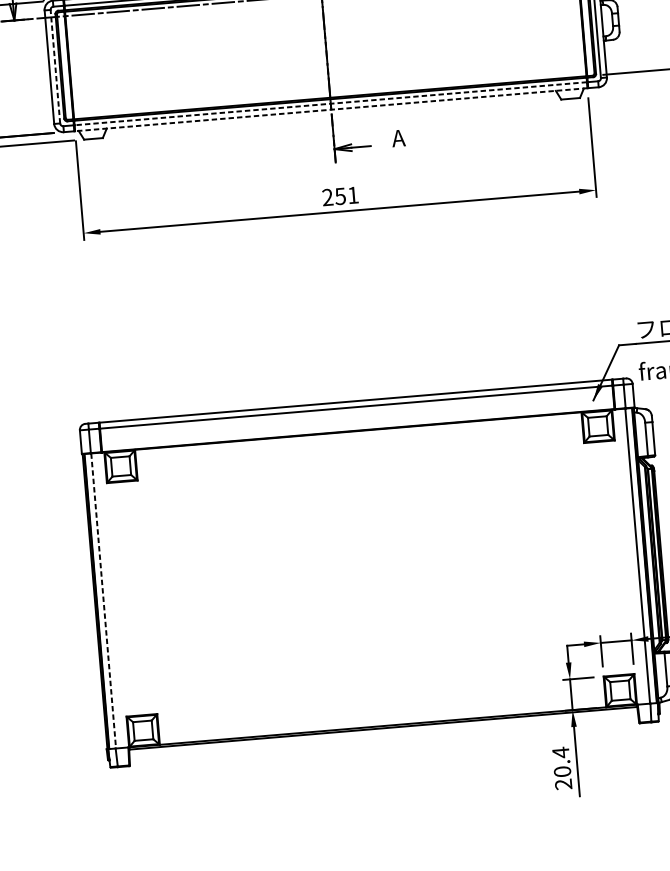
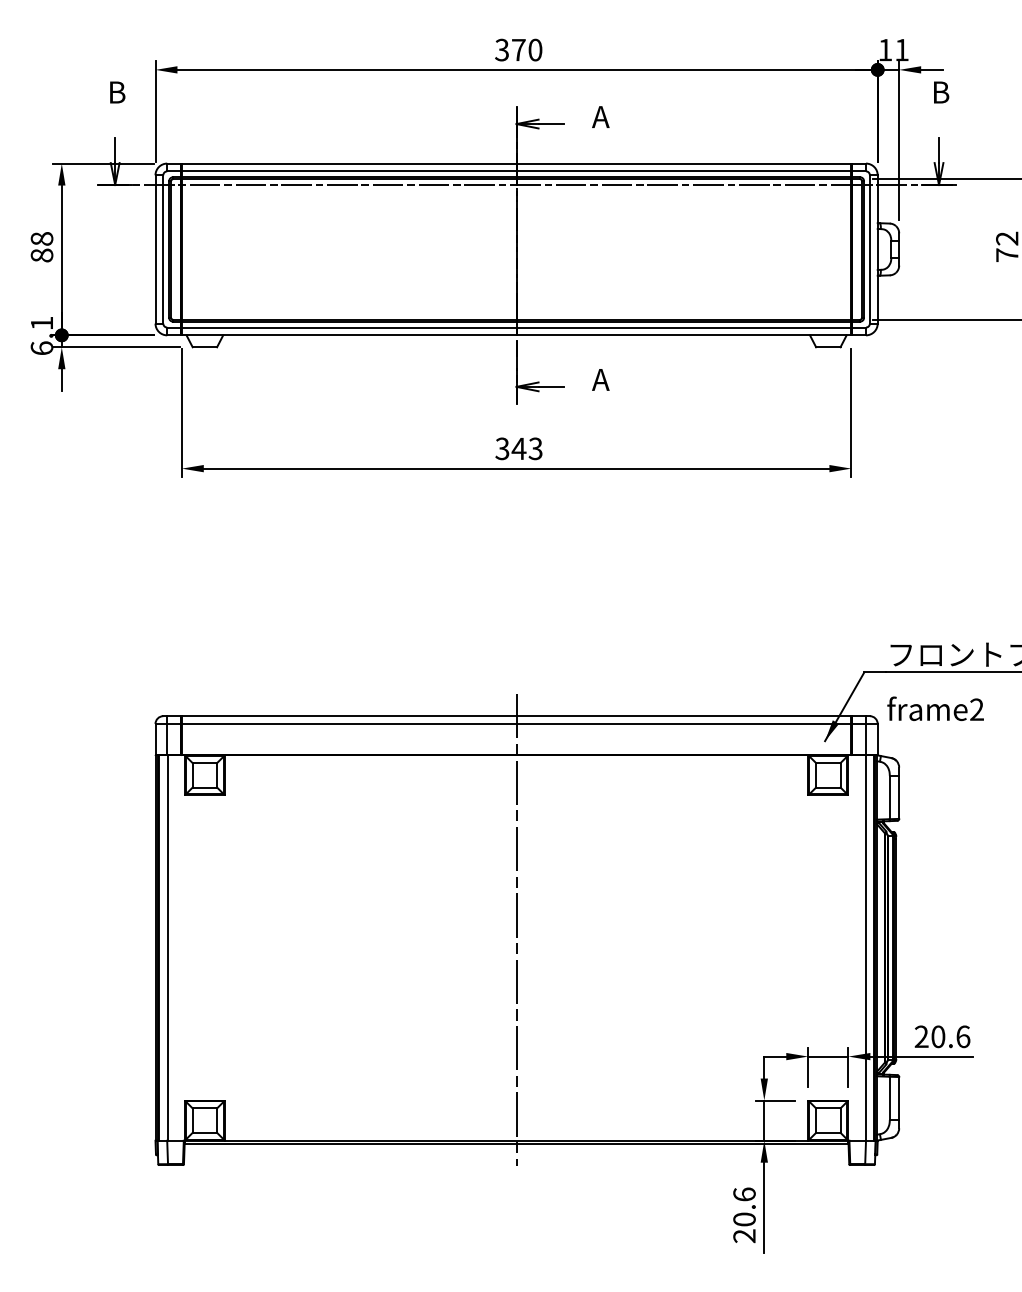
line: (55, 65) -> (163, 248), dashed -> solid
line: (330, 103) -> (516, 327), dashed -> solid
line: (331, 109) -> (516, 335), dashed -> solid
text: (340, 196) -> (518, 448), 251 -> 343
line: (369, 564) -> (516, 929), added
line: (103, 600) -> (167, 947), dashed -> solid
text: (560, 752) -> (744, 1194), 20.4 -> 20.6

